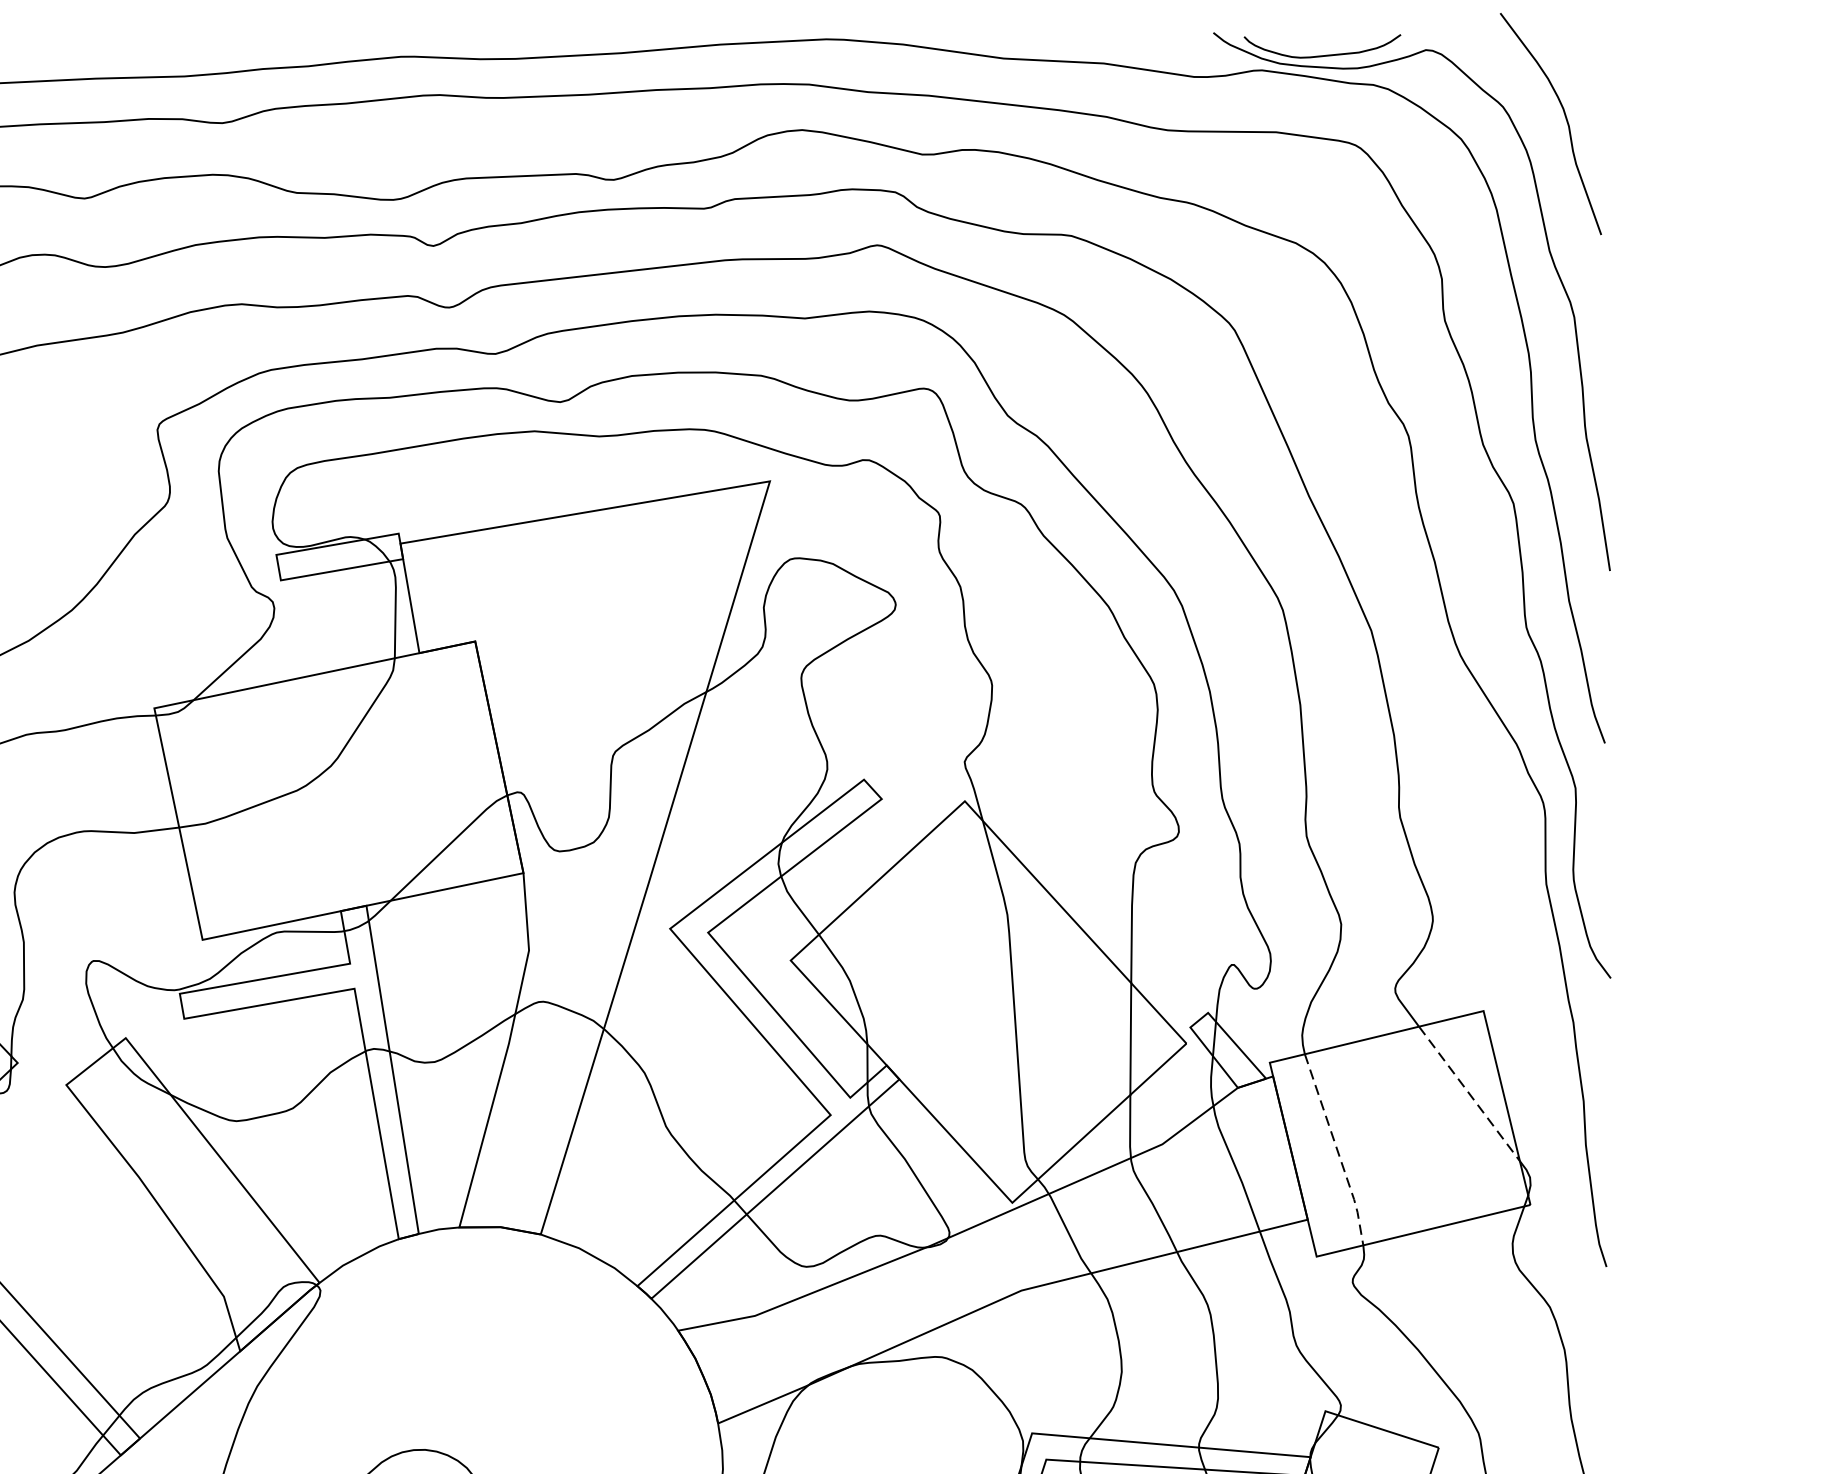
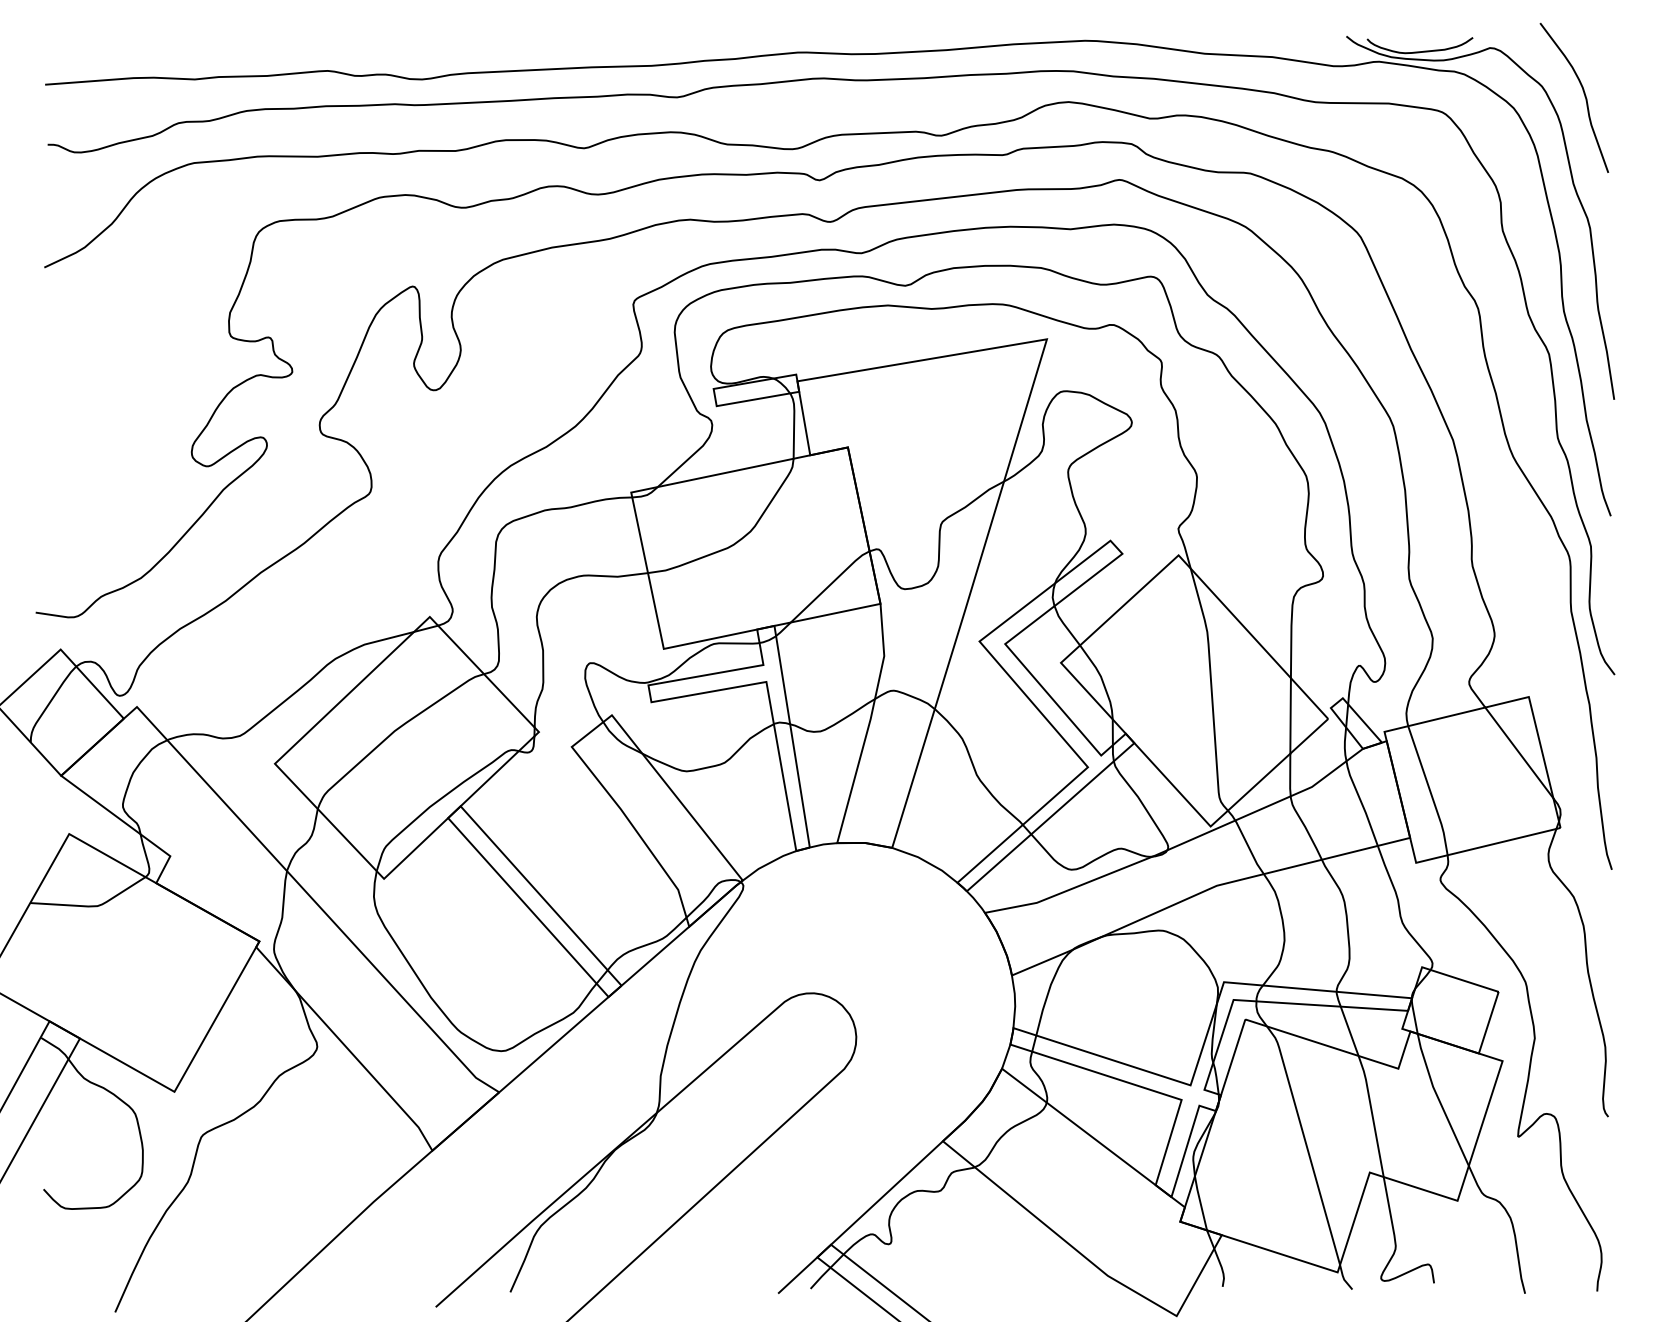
line: (1469, 1093) -> (1519, 752), dashed -> solid
line: (1337, 1150) -> (1430, 791), dashed -> solid

